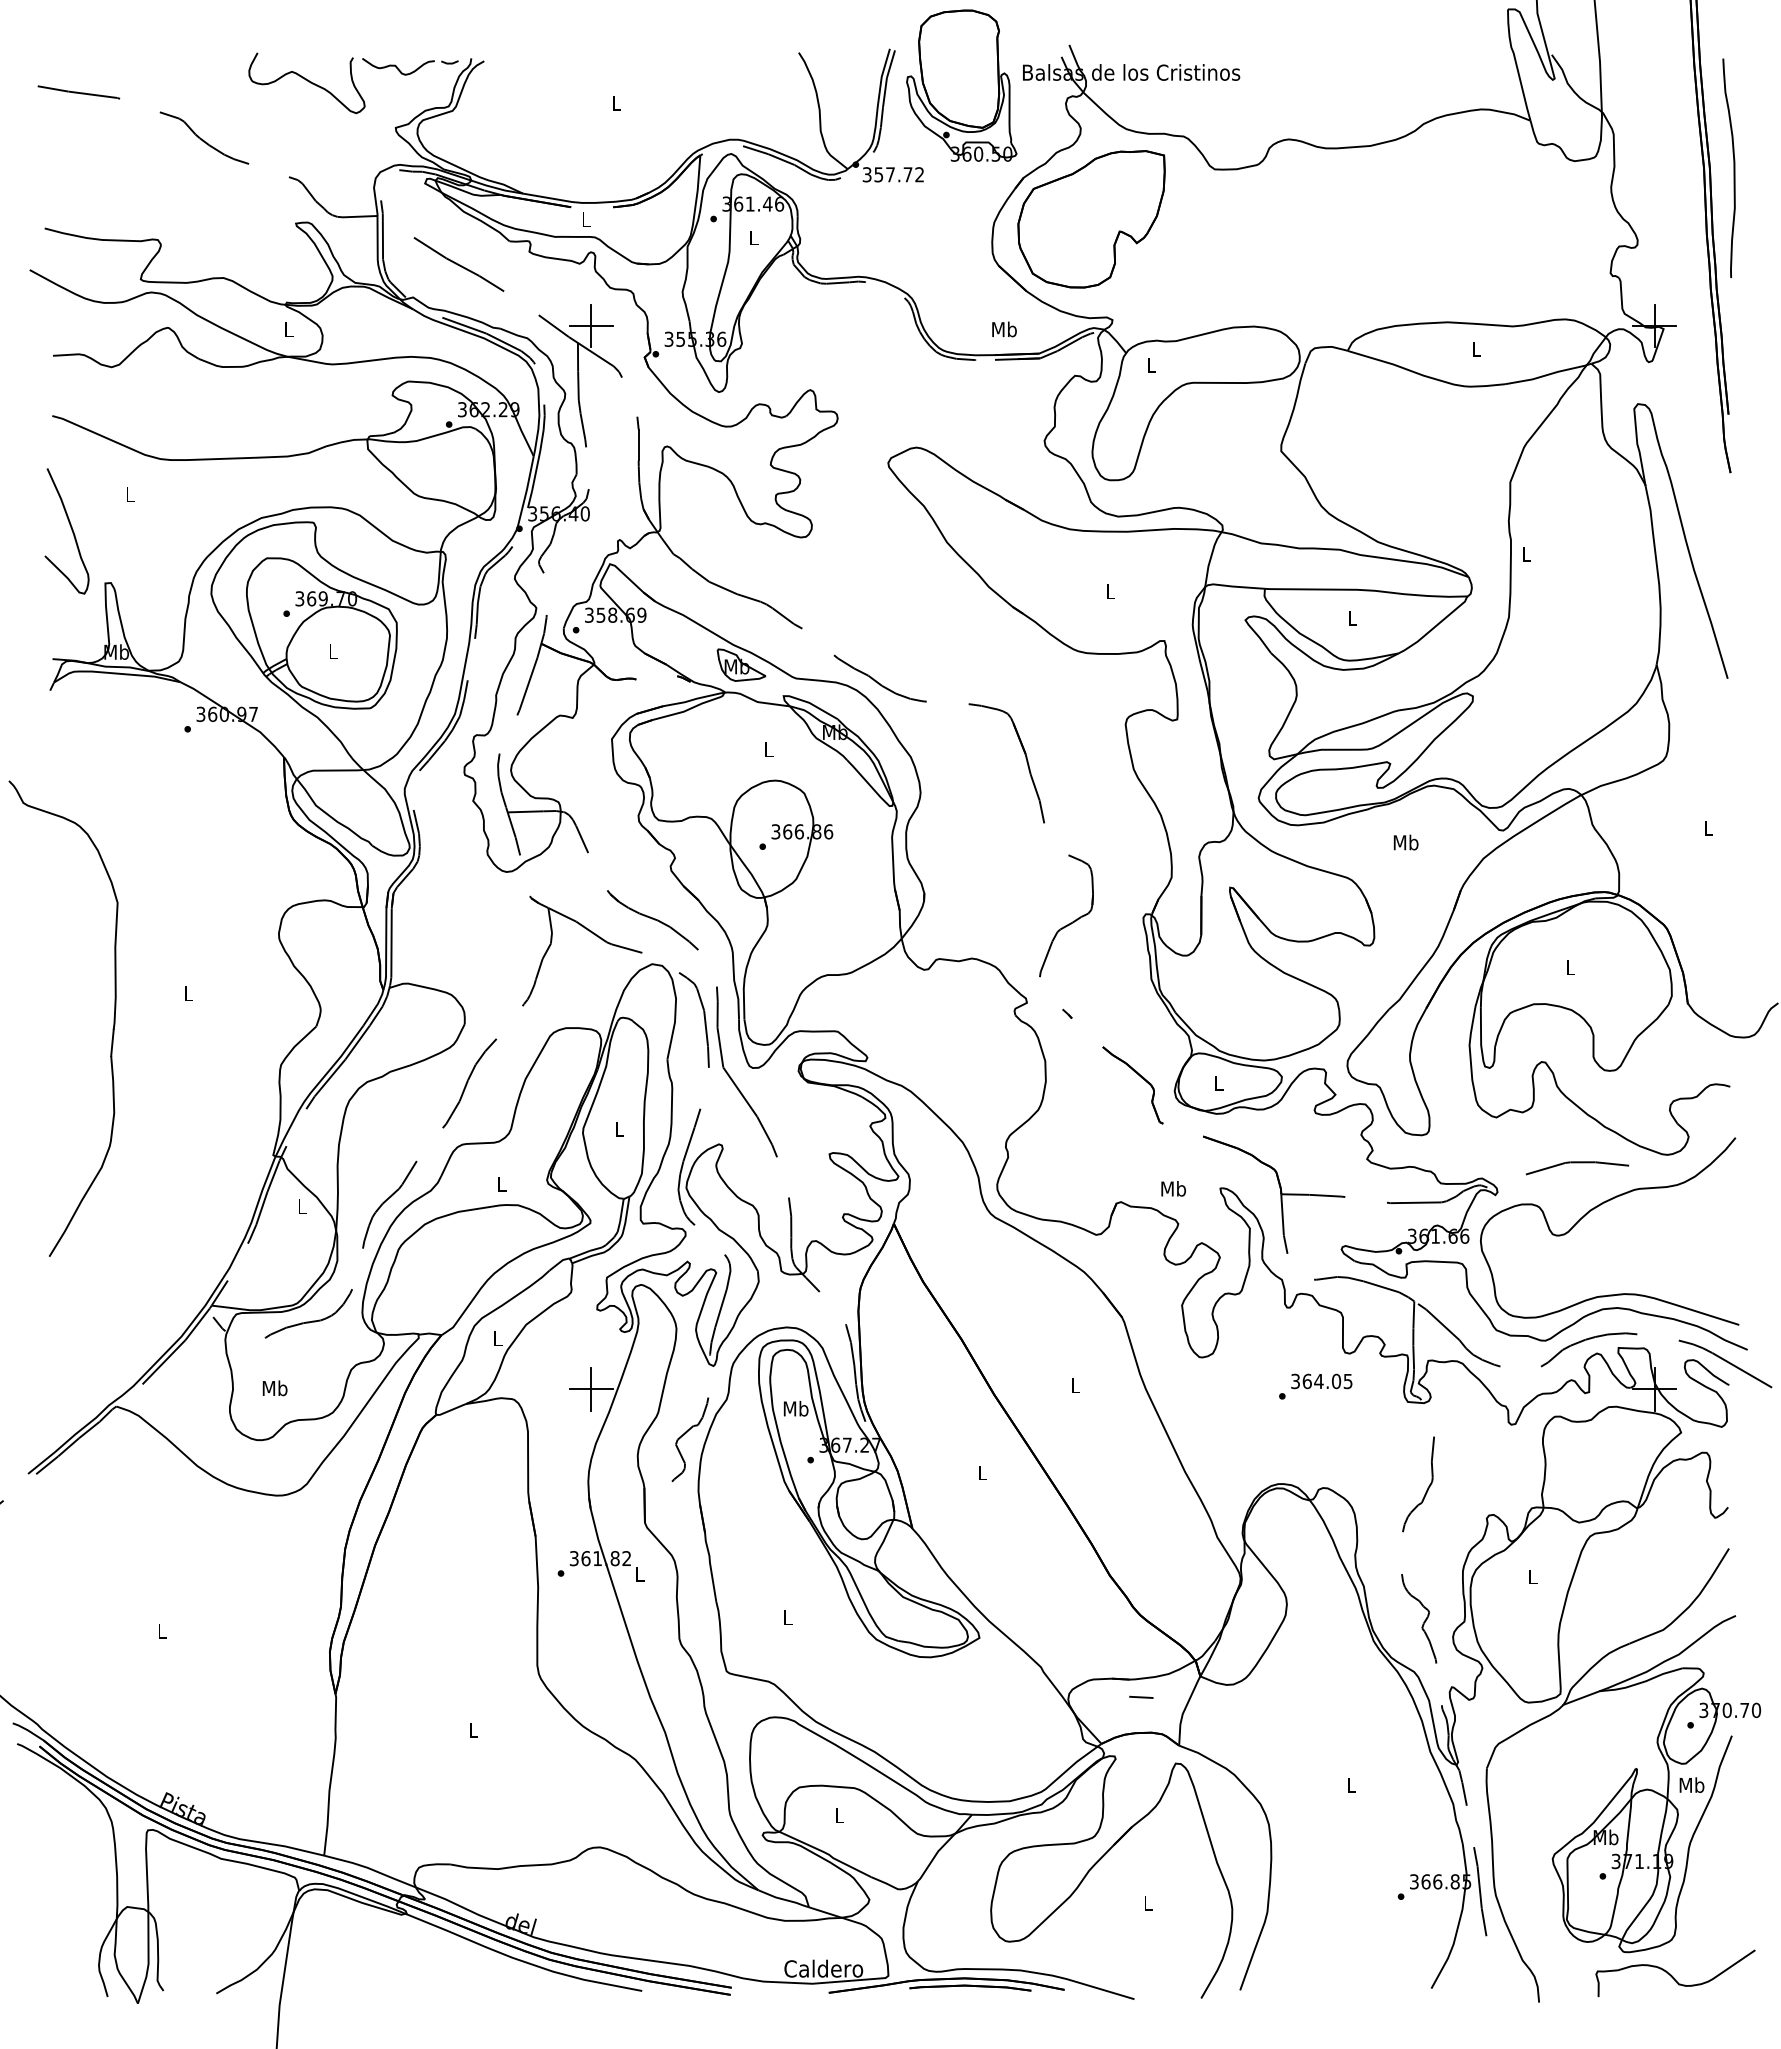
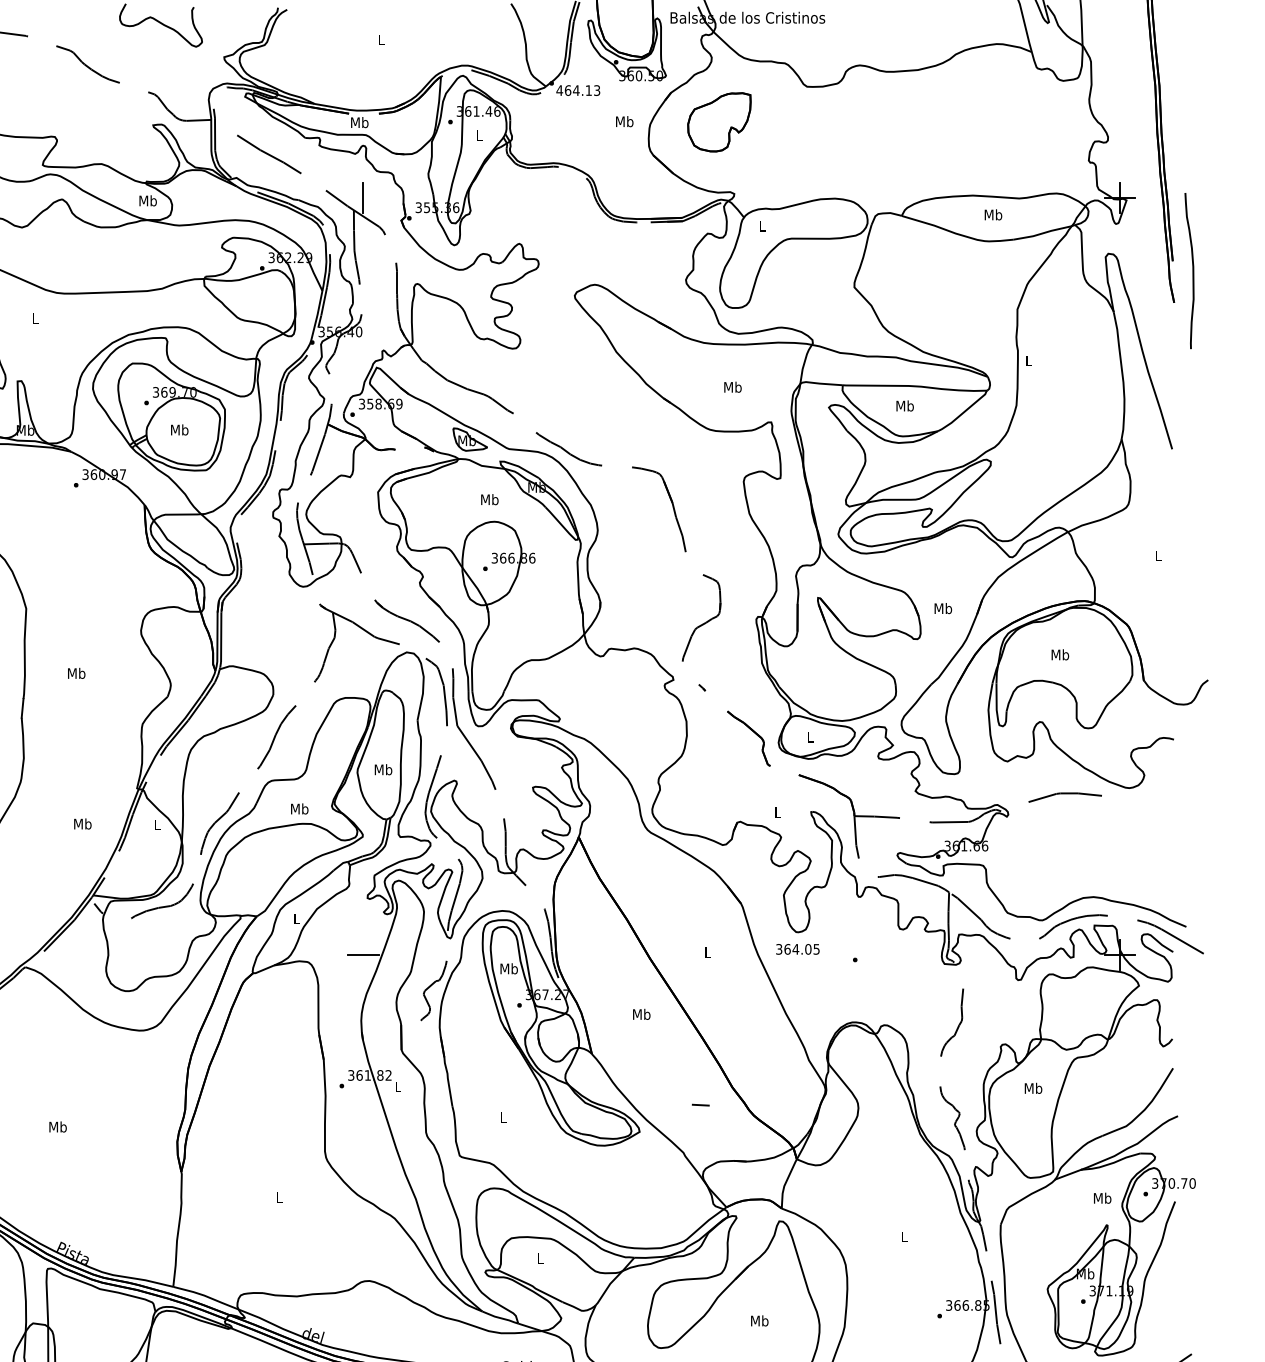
part: (410, 66) -> (234, 13), removed
curve: (1733, 167) -> (1192, 270), moved
text: (893, 174) -> (578, 90), 357.72 -> 464.13
text: (586, 219) -> (359, 122), L -> Mb
part: (1091, 219) -> (719, 122), size x0.6
line: (590, 326) -> (362, 198), removed
text: (288, 329) -> (147, 200), L -> Mb
text: (1004, 329) -> (624, 121), moved
text: (1476, 349) -> (993, 214), L -> Mb
text: (1110, 591) -> (732, 387), L -> Mb
text: (1352, 617) -> (905, 405), L -> Mb
text: (333, 651) -> (179, 429), L -> Mb
text: (768, 749) -> (489, 499), L -> Mb
text: (1405, 842) -> (942, 608), moved
text: (1570, 967) -> (1060, 654), L -> Mb
text: (188, 993) -> (76, 673), L -> Mb
text: (619, 1128) -> (383, 769), L -> Mb
text: (501, 1183) -> (299, 808), L -> Mb
text: (1173, 1188) -> (777, 812), Mb -> L
curve: (1594, 1209) -> (1077, 826), removed
text: (1321, 1381) -> (797, 949), moved
text: (274, 1388) -> (82, 824), moved
line: (591, 1389) -> (363, 955), removed
text: (982, 1472) -> (641, 1014), L -> Mb
text: (1532, 1576) -> (1033, 1088), L -> Mb
text: (162, 1630) -> (58, 1126), L -> Mb
line: (1141, 1696) -> (700, 1104), moved
text: (1691, 1784) -> (1102, 1197), moved
text: (1148, 1903) -> (759, 1320), L -> Mb

